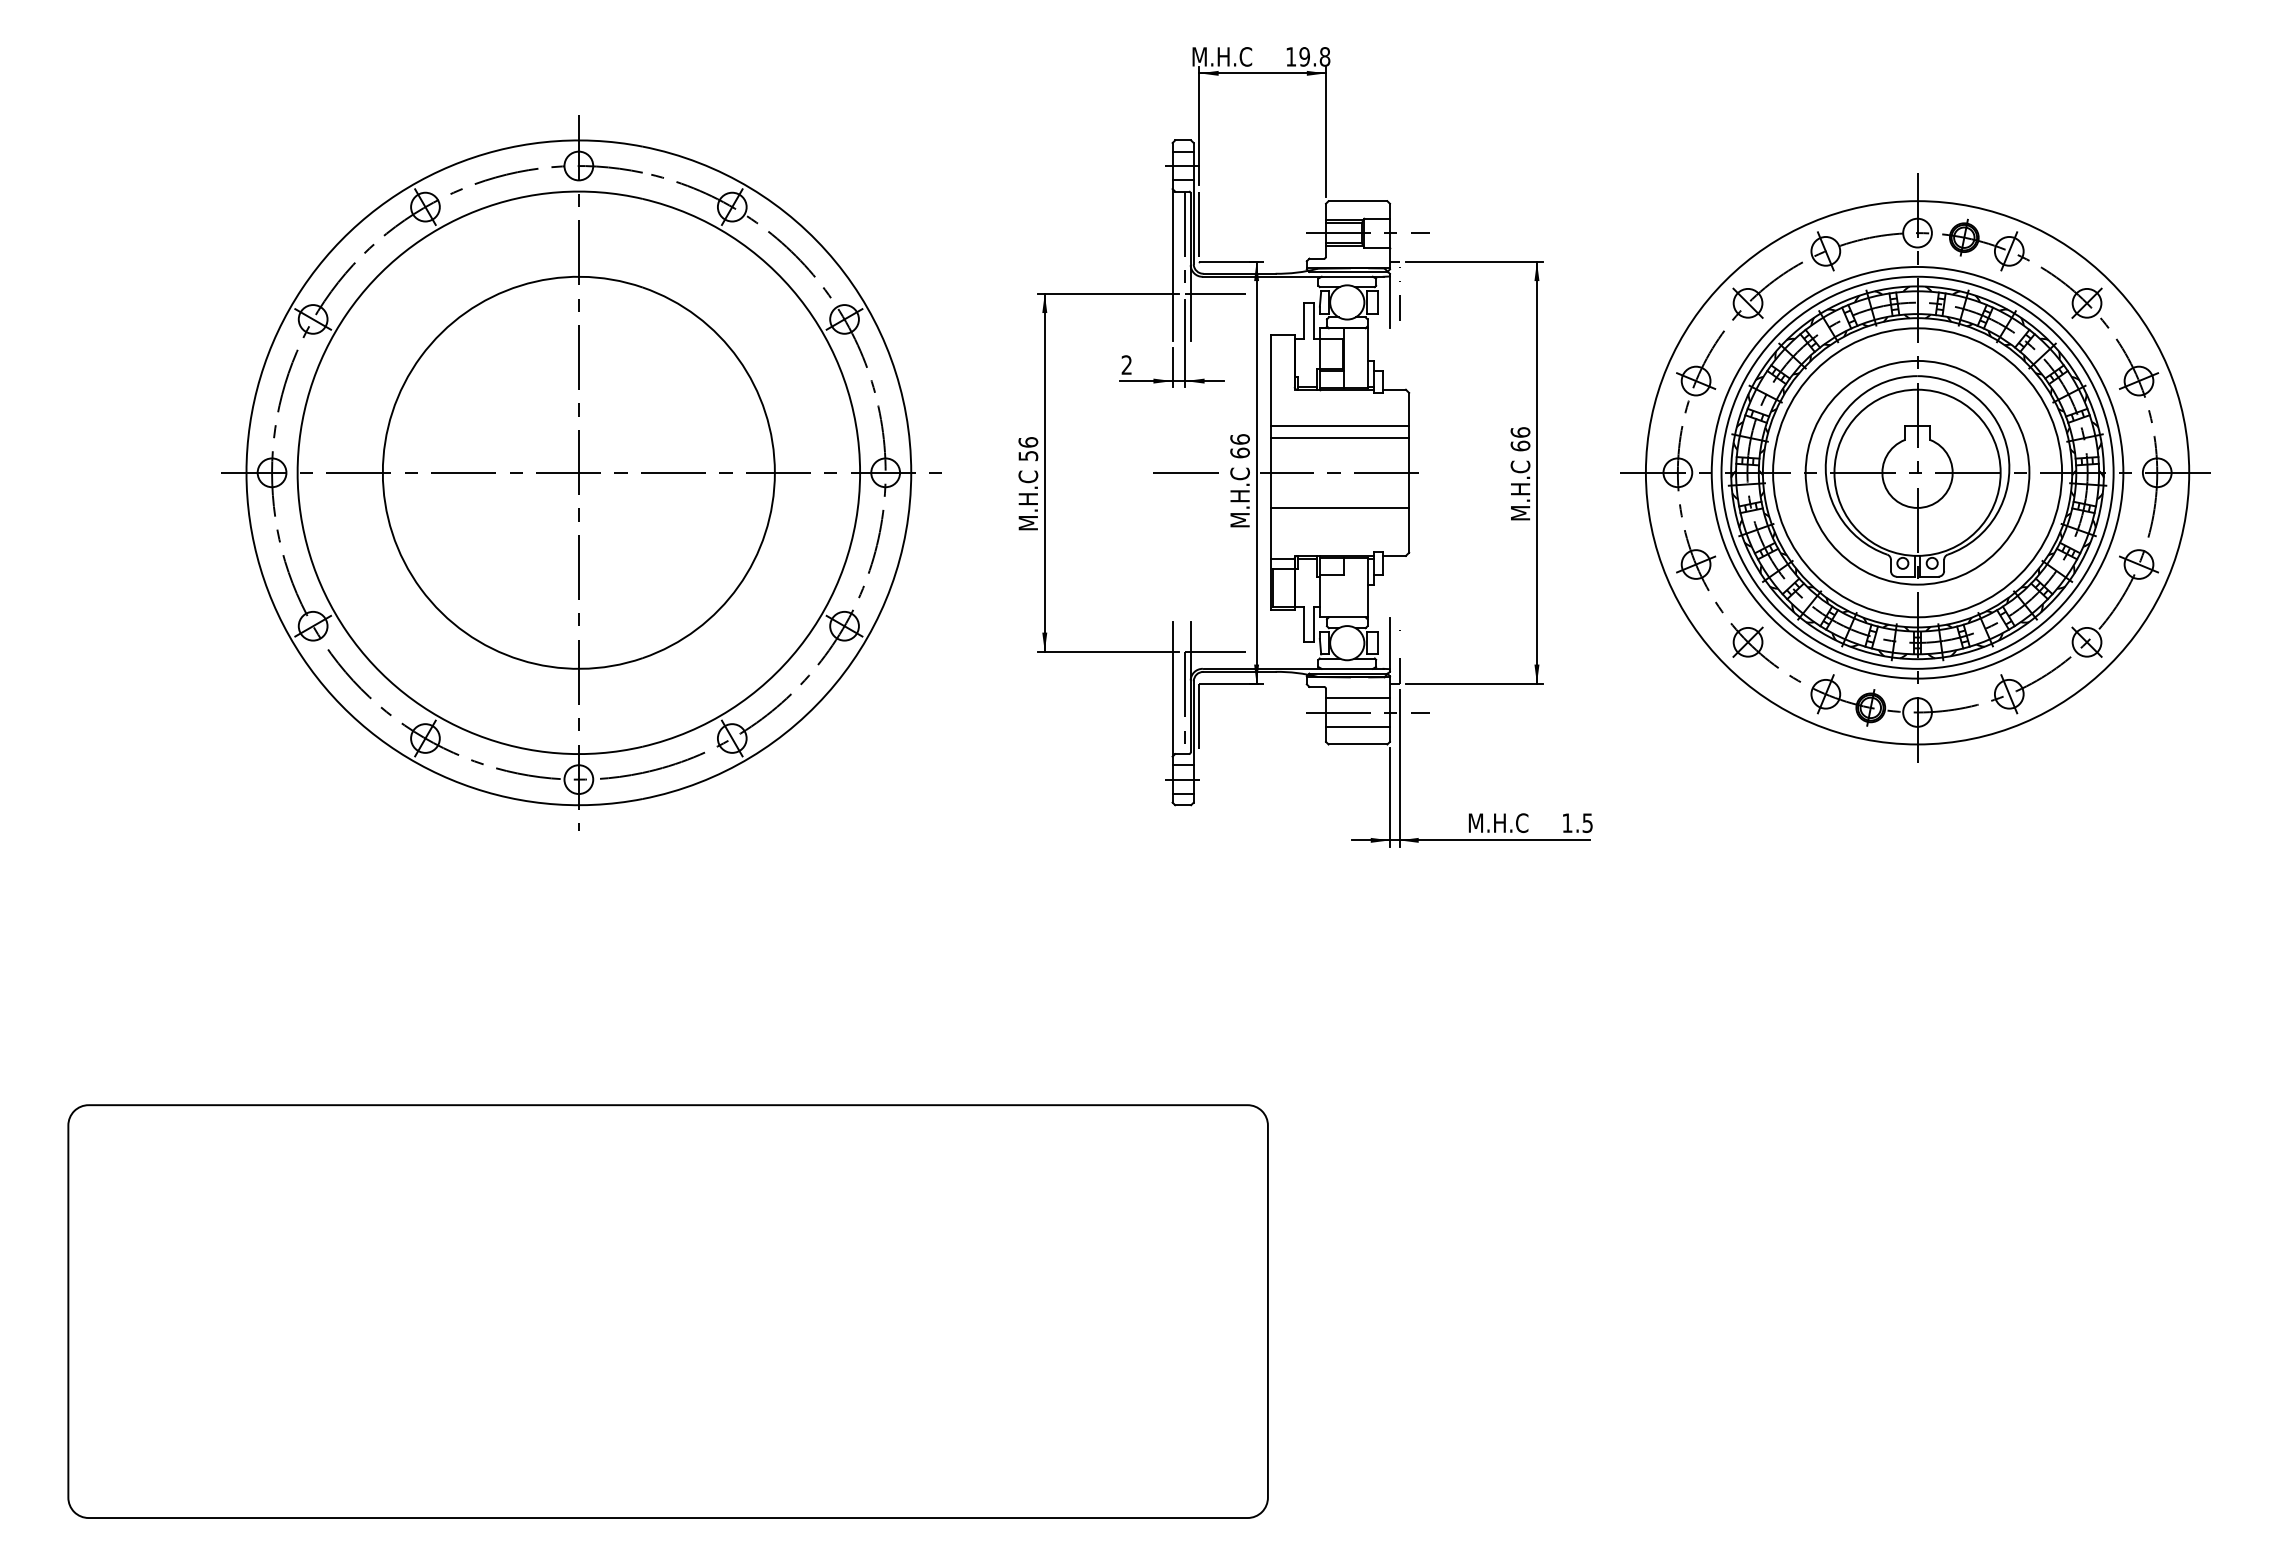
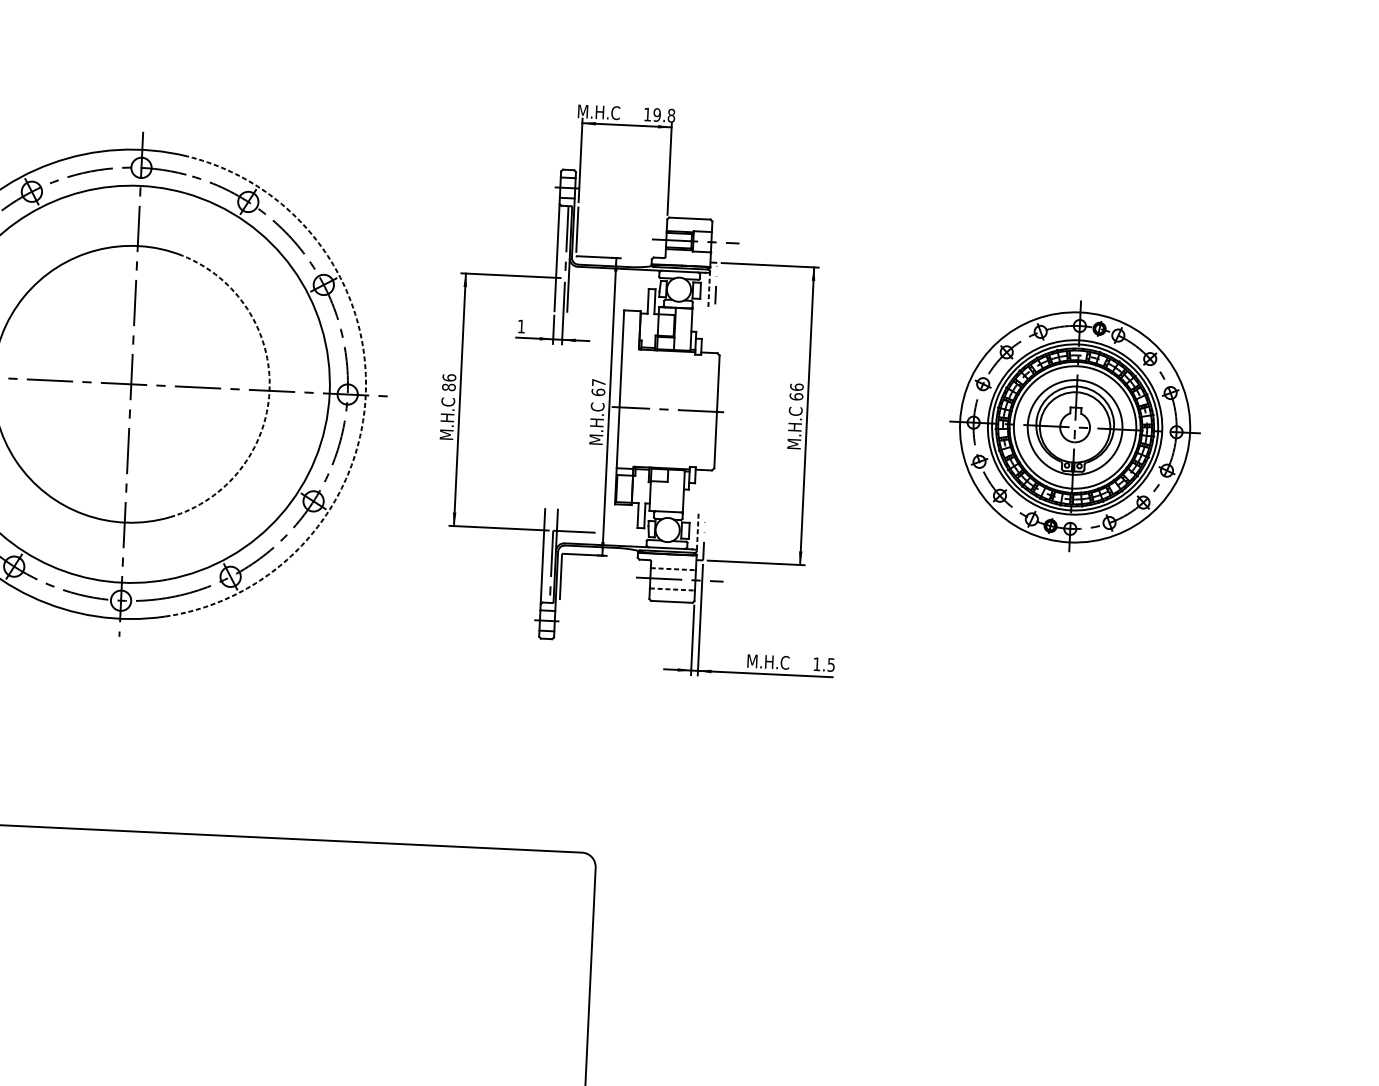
line: (1215, 293) -> (586, 279), removed
line: (1389, 301) -> (708, 290), solid -> dashed
text: (1126, 364) -> (521, 326), 2 -> 1
line: (1340, 426) -> (670, 376), removed
line: (1340, 437) -> (669, 384), removed
text: (1239, 439) -> (598, 382), 66 -> 67
text: (1028, 455) -> (449, 387), 56 -> 86
part: (1915, 467) -> (1074, 425), size x0.6
arc: (774, 472) -> (269, 390), solid -> dashed
arc: (911, 472) -> (365, 395), solid -> dashed
line: (1185, 472) -> (559, 404), removed
line: (1340, 507) -> (667, 434), removed
line: (1389, 644) -> (697, 532), solid -> dashed
line: (1358, 698) -> (673, 569), solid -> dashed
line: (1358, 726) -> (672, 589), solid -> dashed

